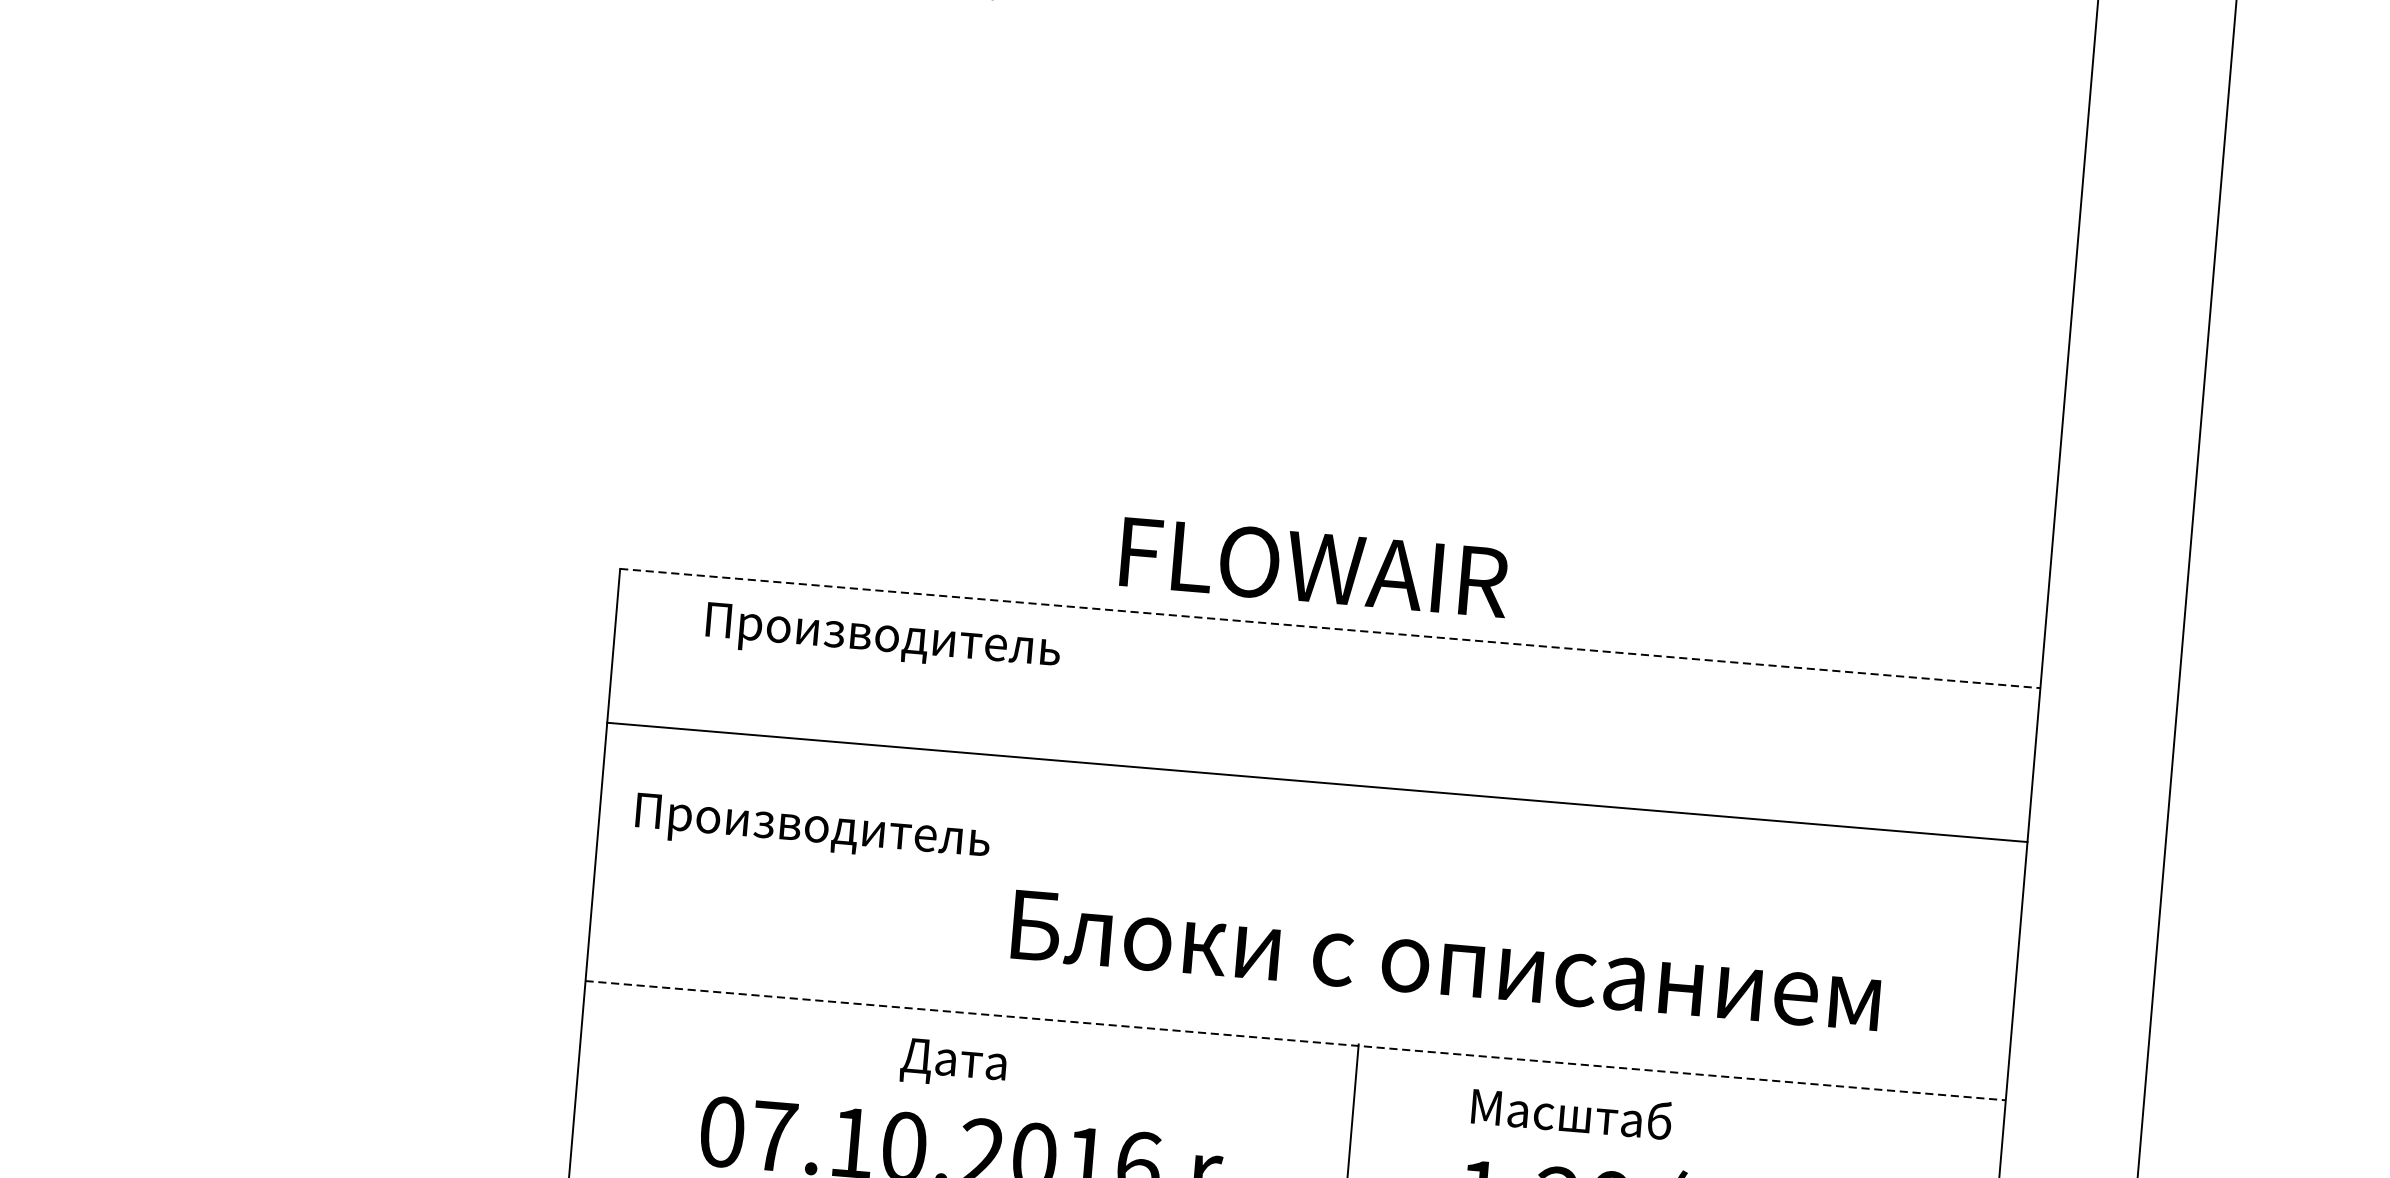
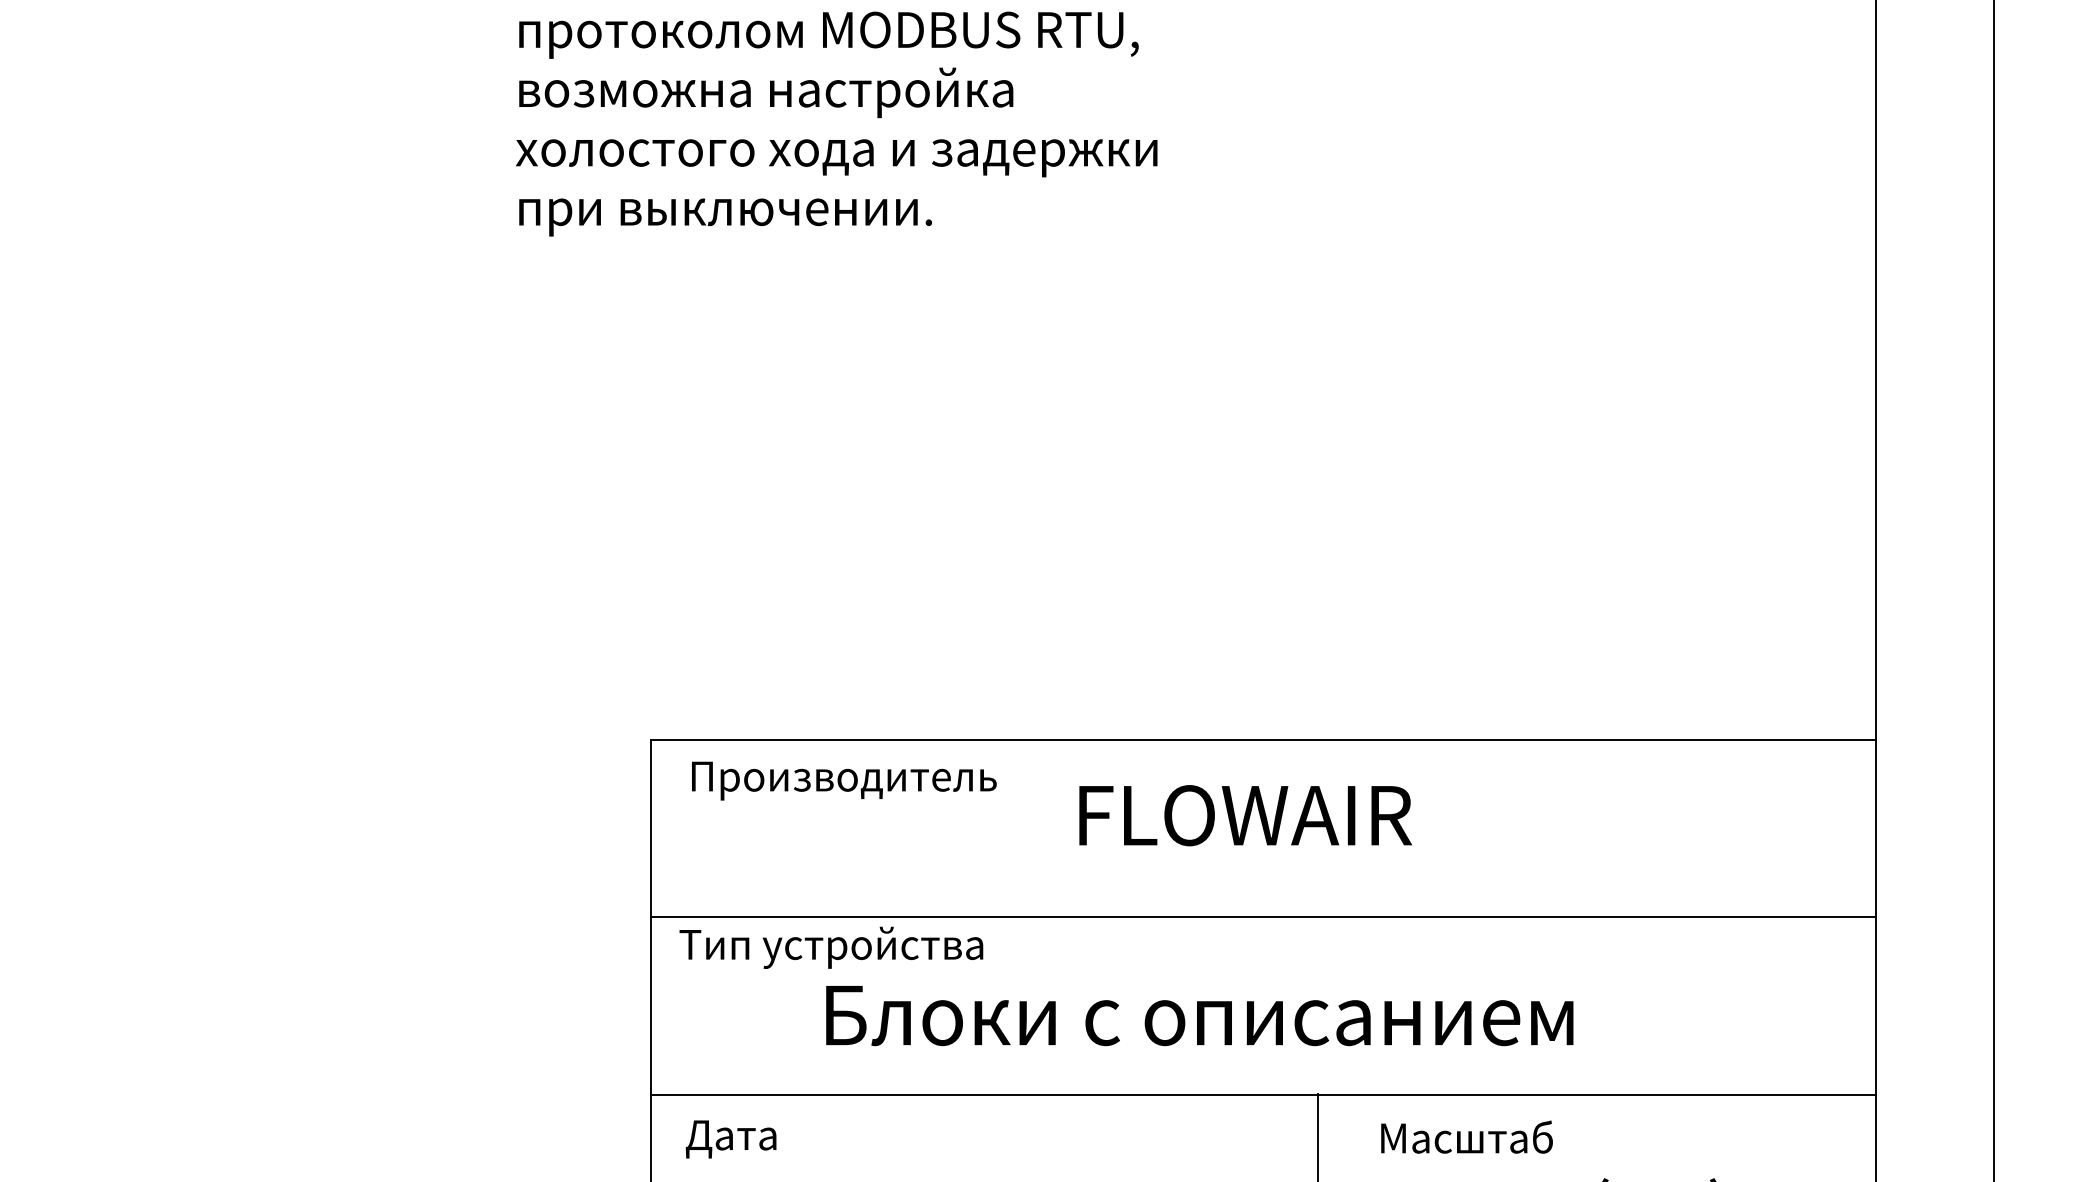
text: (1314, 567) -> (1245, 815), moved
line: (1330, 628) -> (1263, 739), dashed -> solid
text: (883, 638) -> (844, 780), moved
line: (1317, 782) -> (1263, 917), moved
text: (811, 827) -> (833, 947), Производитель -> Тип устройства
text: (1446, 961) -> (1199, 1016), moved
line: (1295, 1041) -> (1263, 1095), dashed -> solid
text: (952, 1063) -> (730, 1139), moved
text: (1571, 1112) -> (1466, 1136), moved

